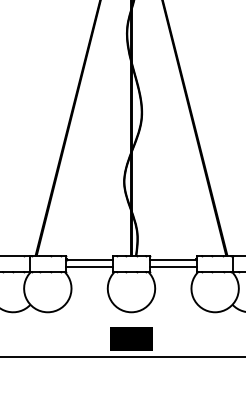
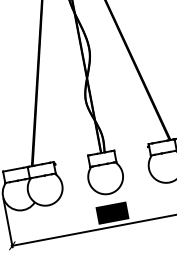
line: (89, 259) -> (71, 161), removed
line: (173, 259) -> (132, 150), removed
line: (89, 266) -> (72, 166), removed
line: (173, 266) -> (133, 155), removed

